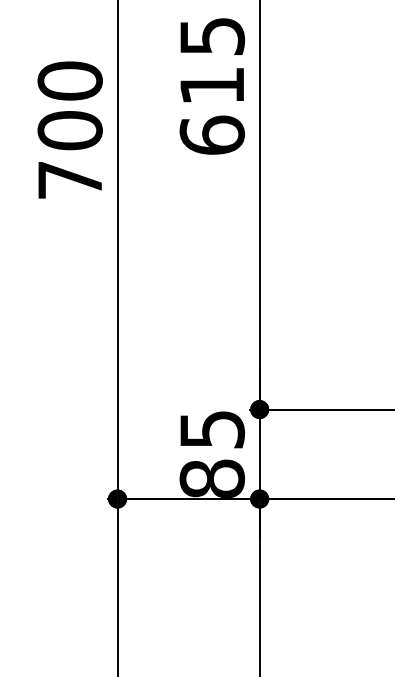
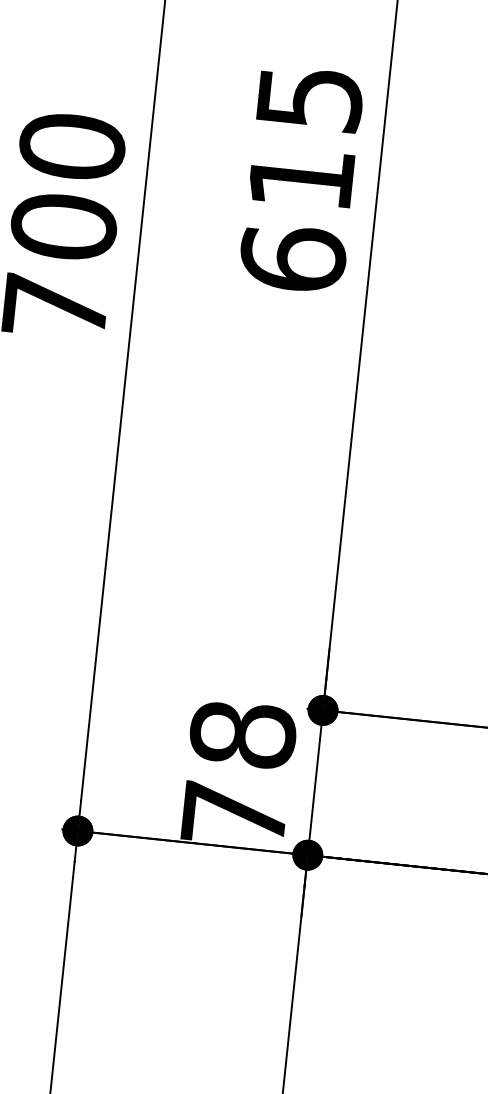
text: (212, 453) -> (239, 773), 85 -> 78

